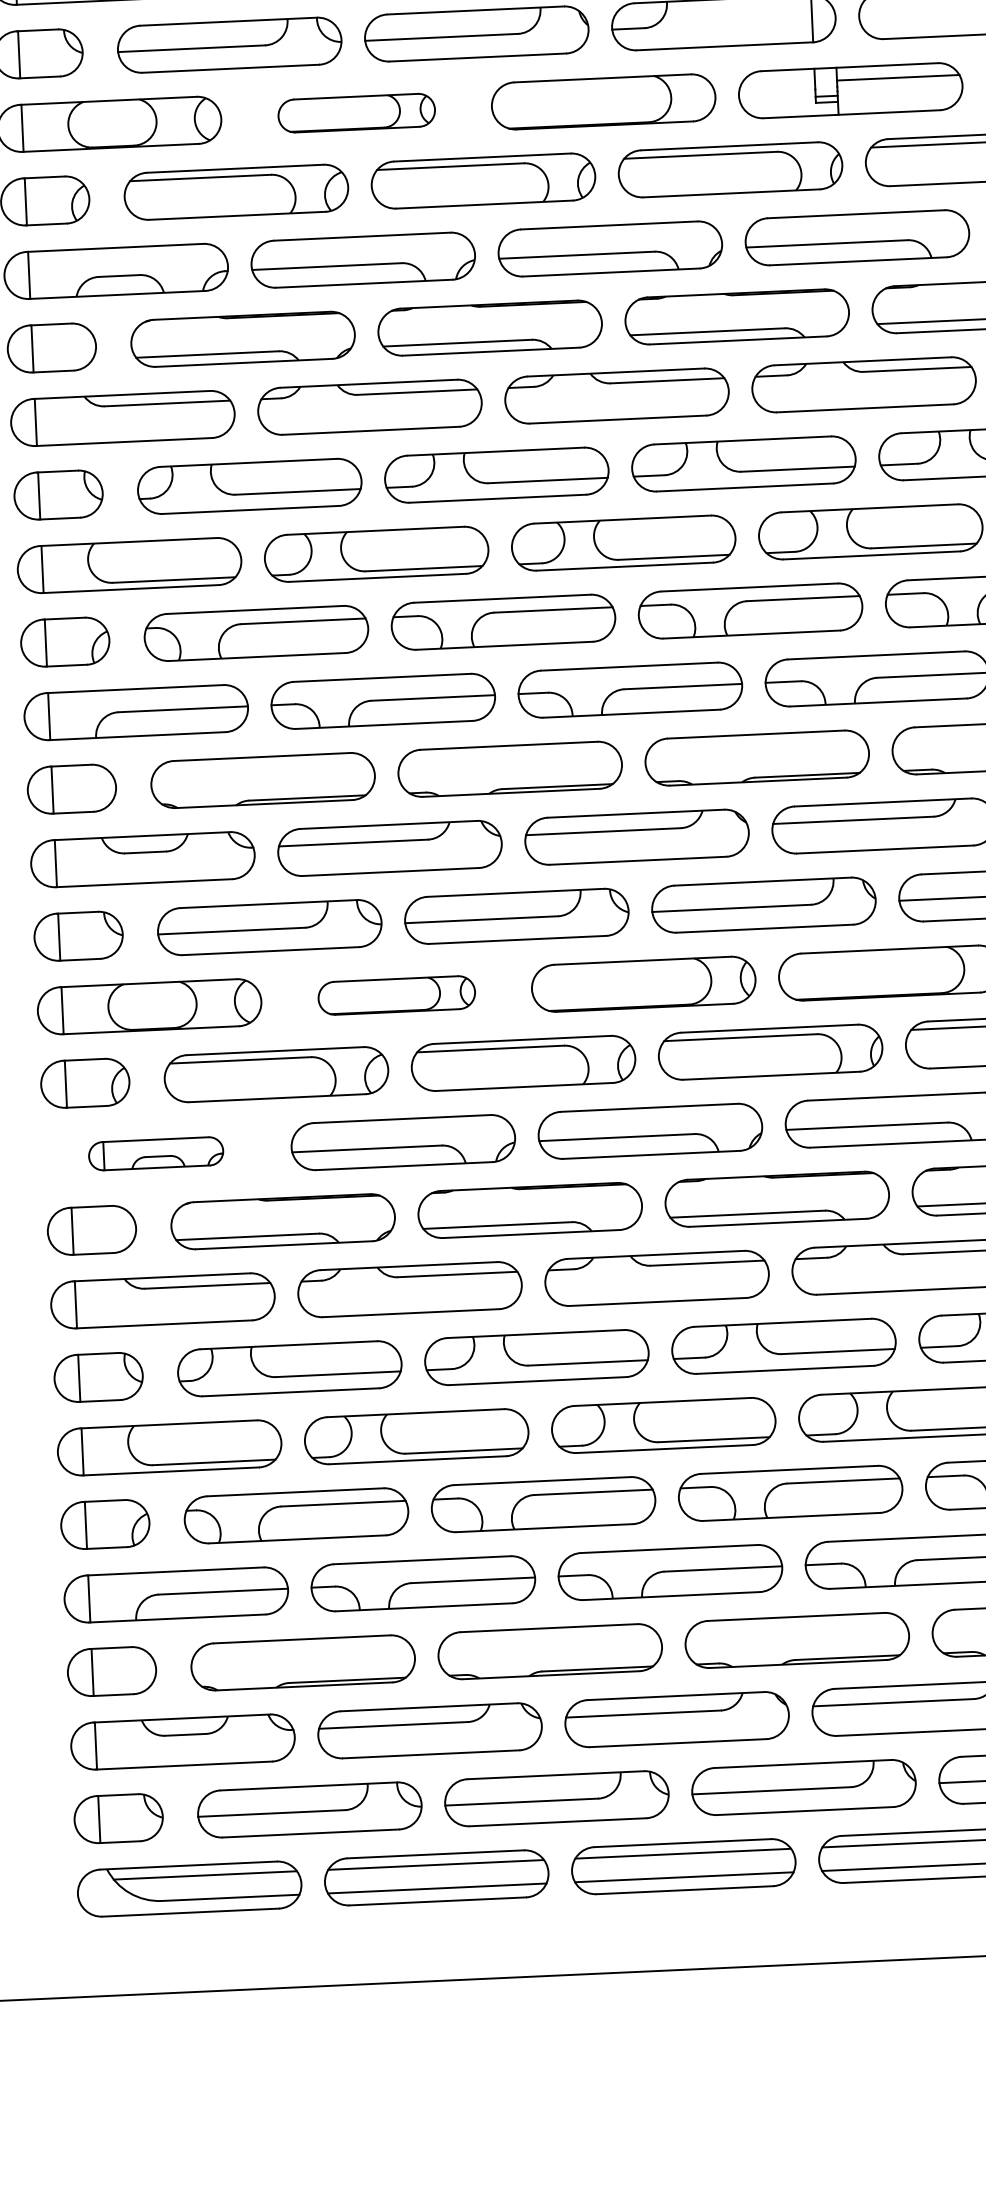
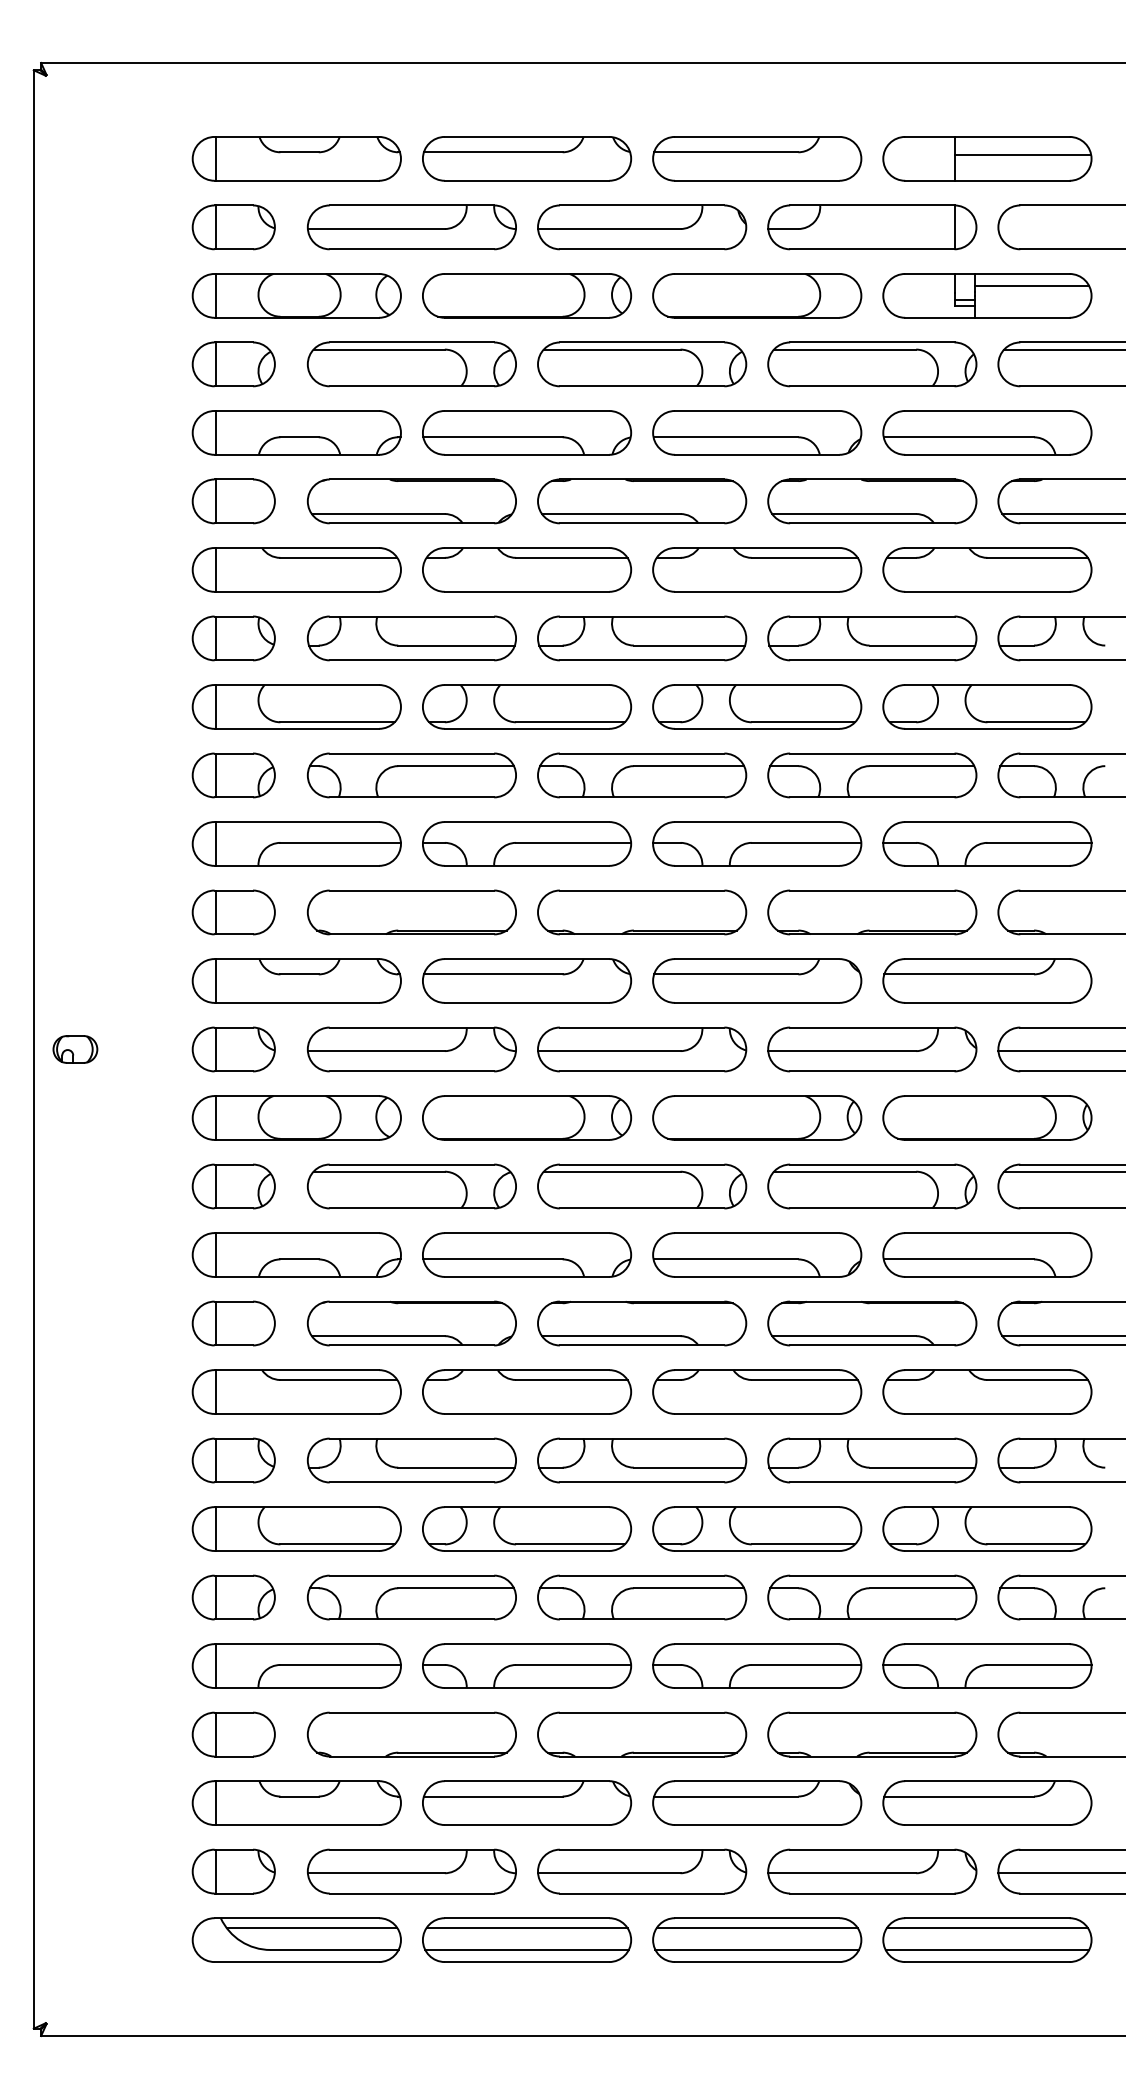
part: (357, 112) -> (527, 295), size x1.43
part: (397, 994) -> (527, 1117), size x1.43
part: (155, 1153) -> (296, 1254), size x1.67

